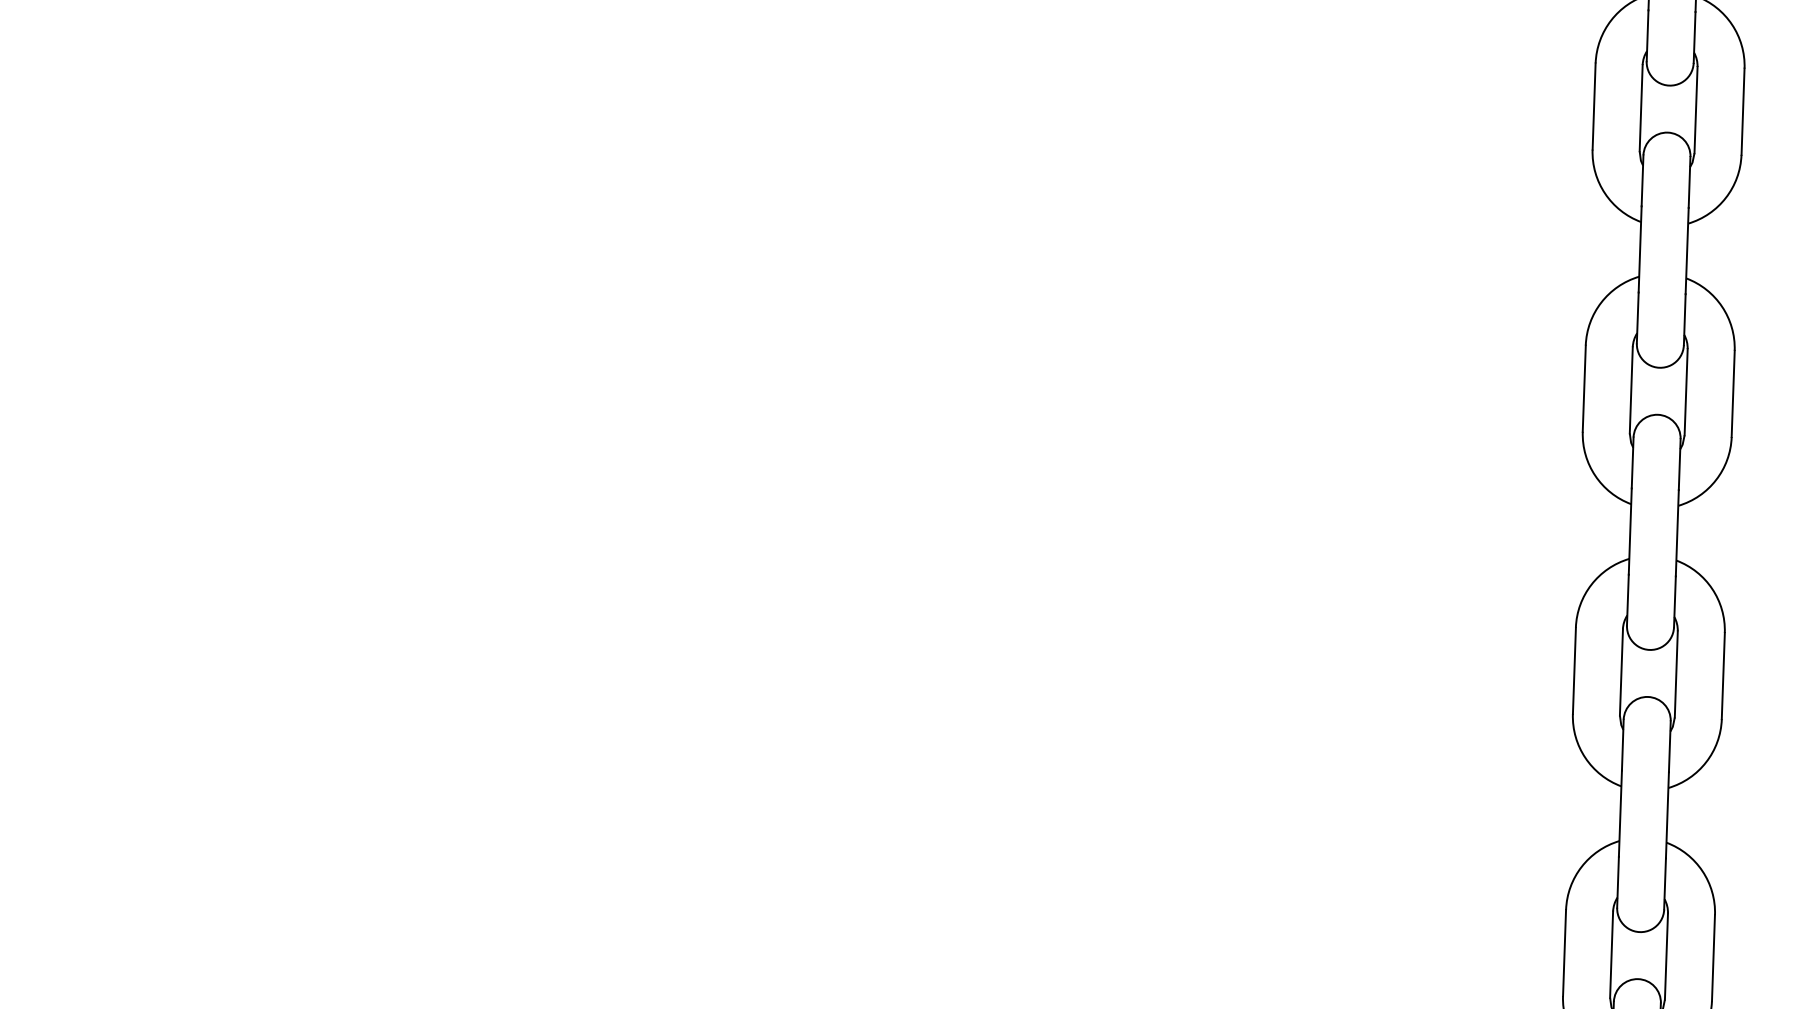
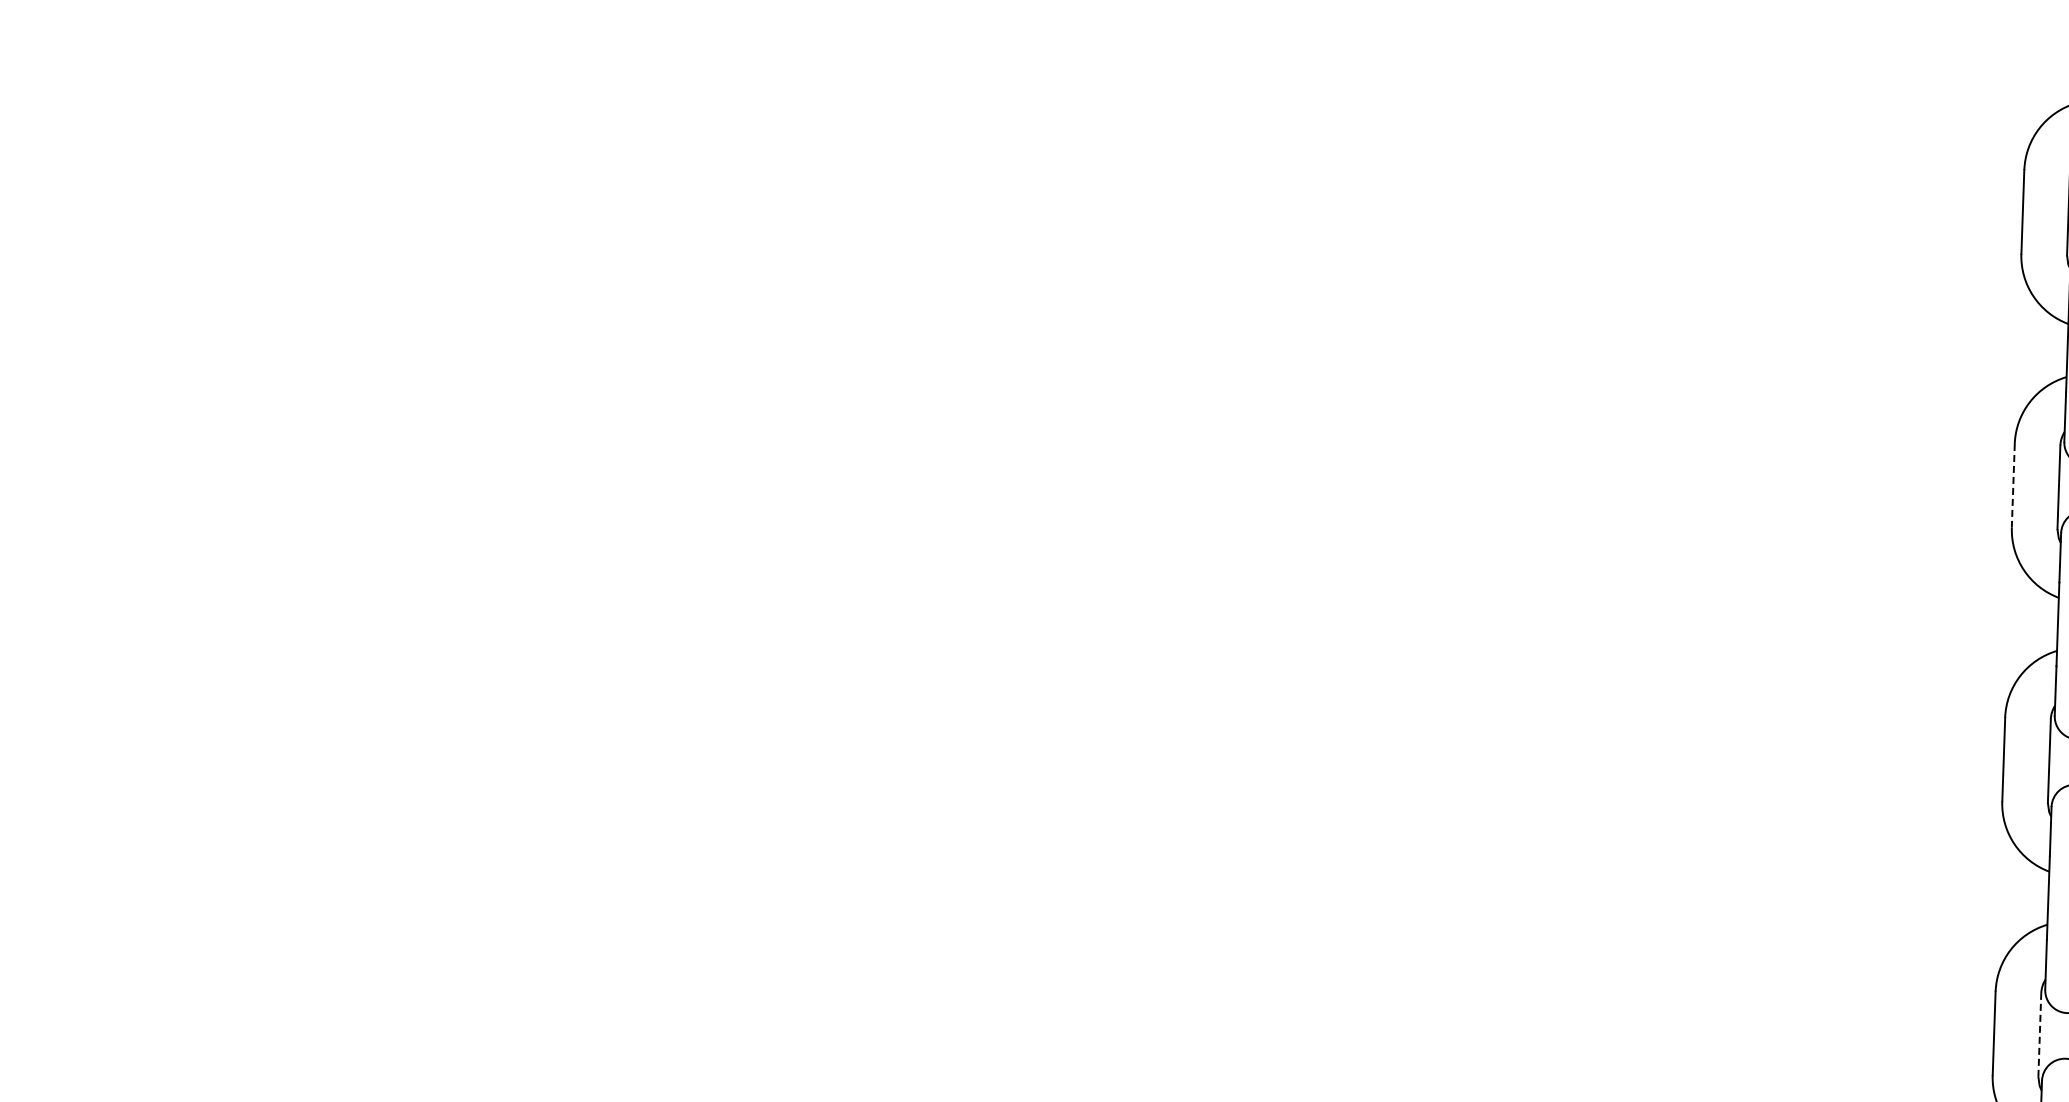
line: (1584, 388) -> (2013, 485), solid -> dashed
line: (1611, 954) -> (2039, 1034), solid -> dashed

